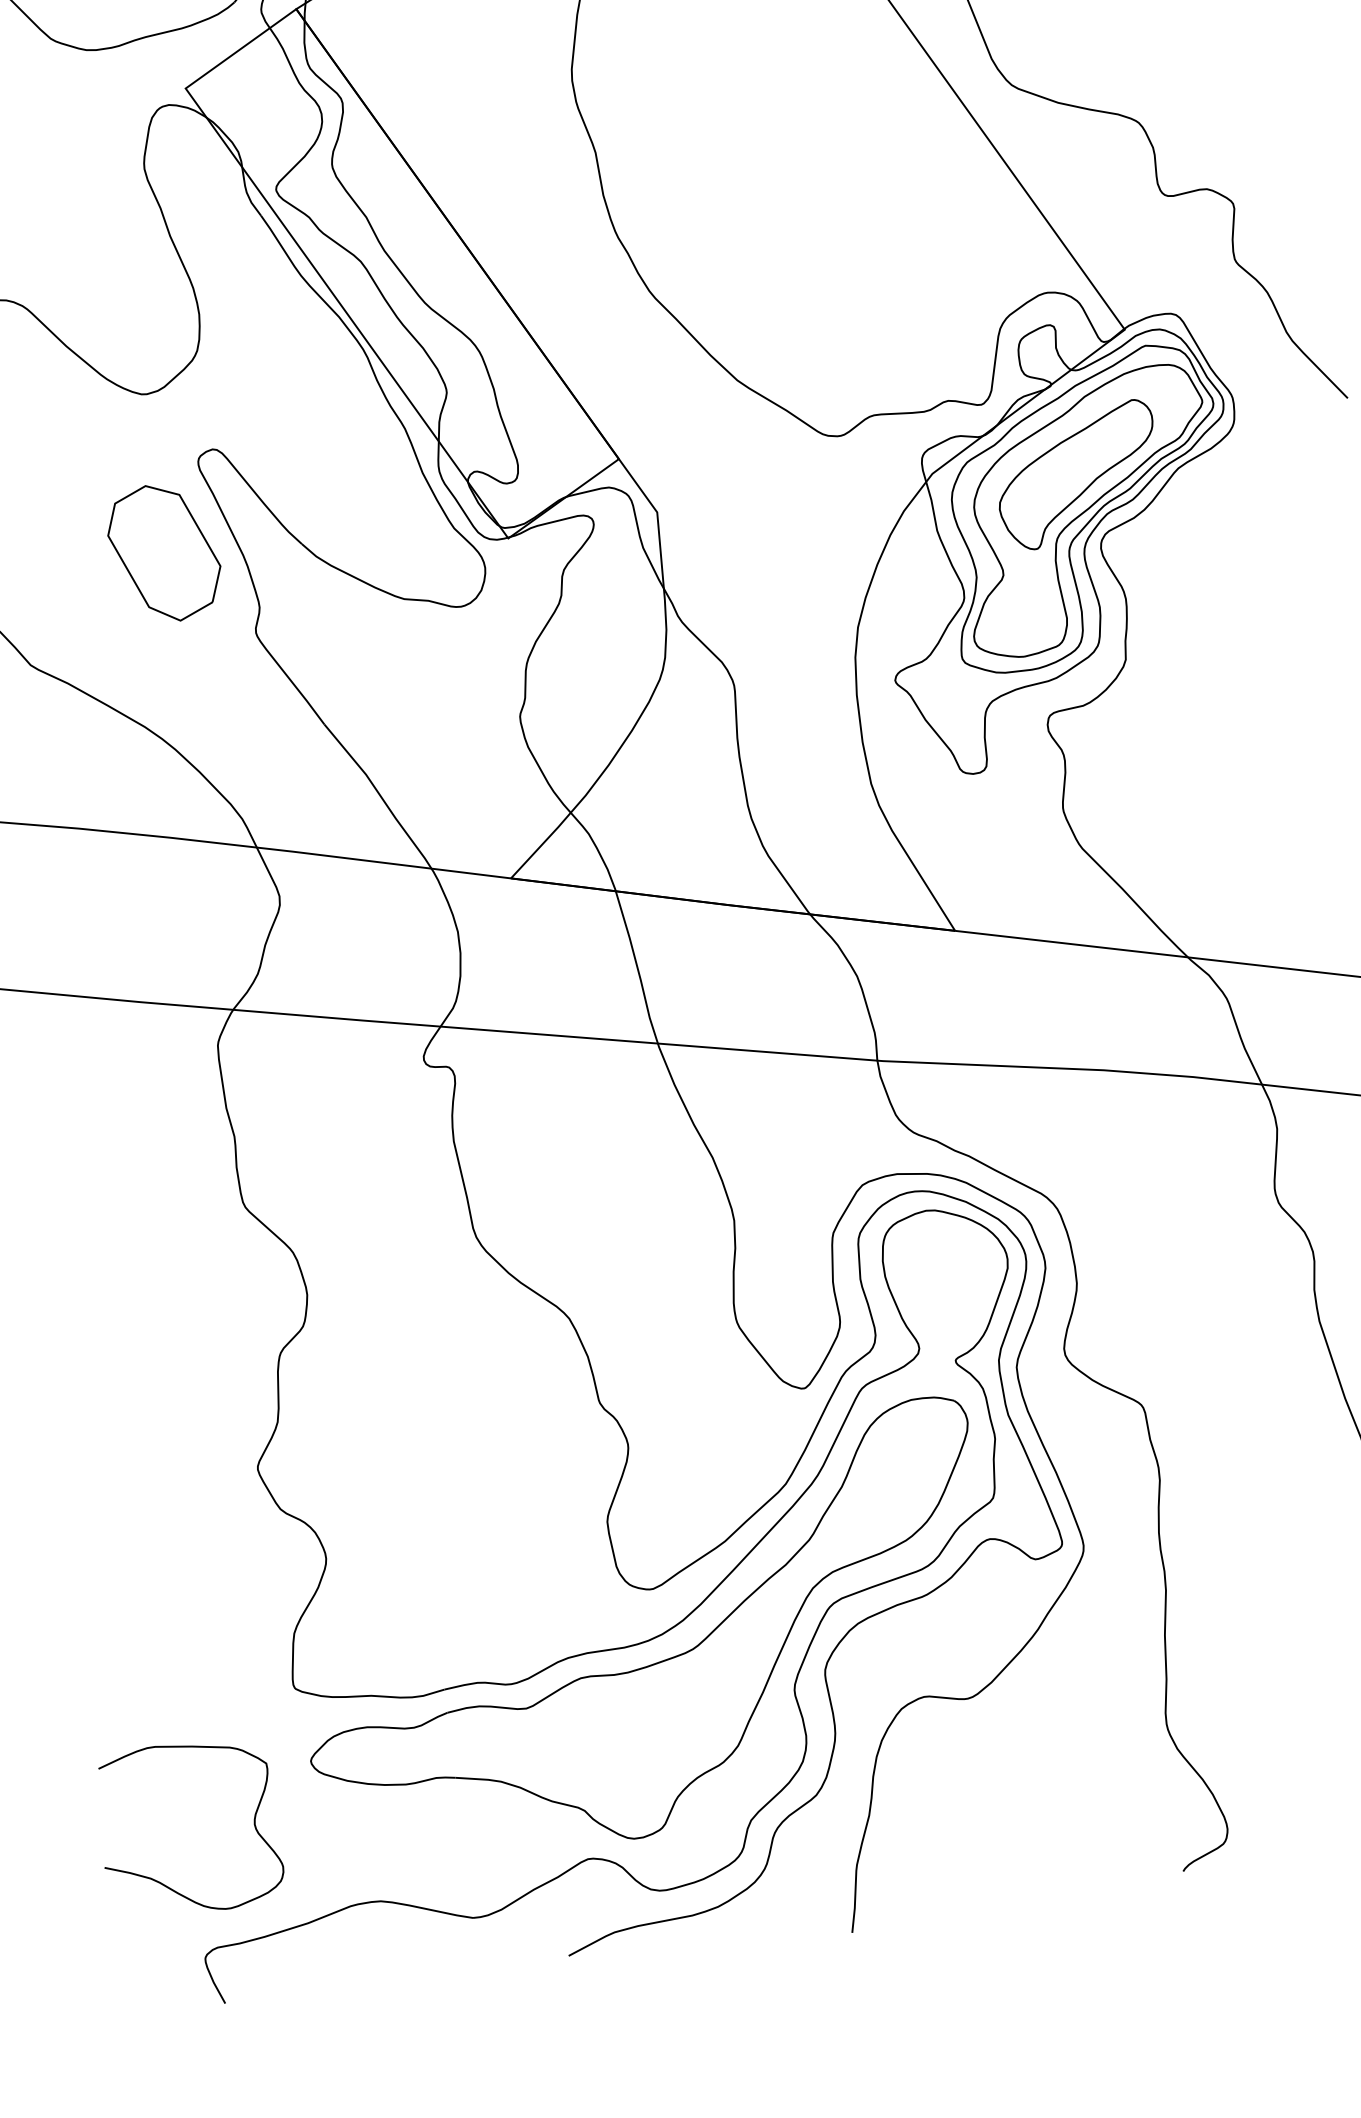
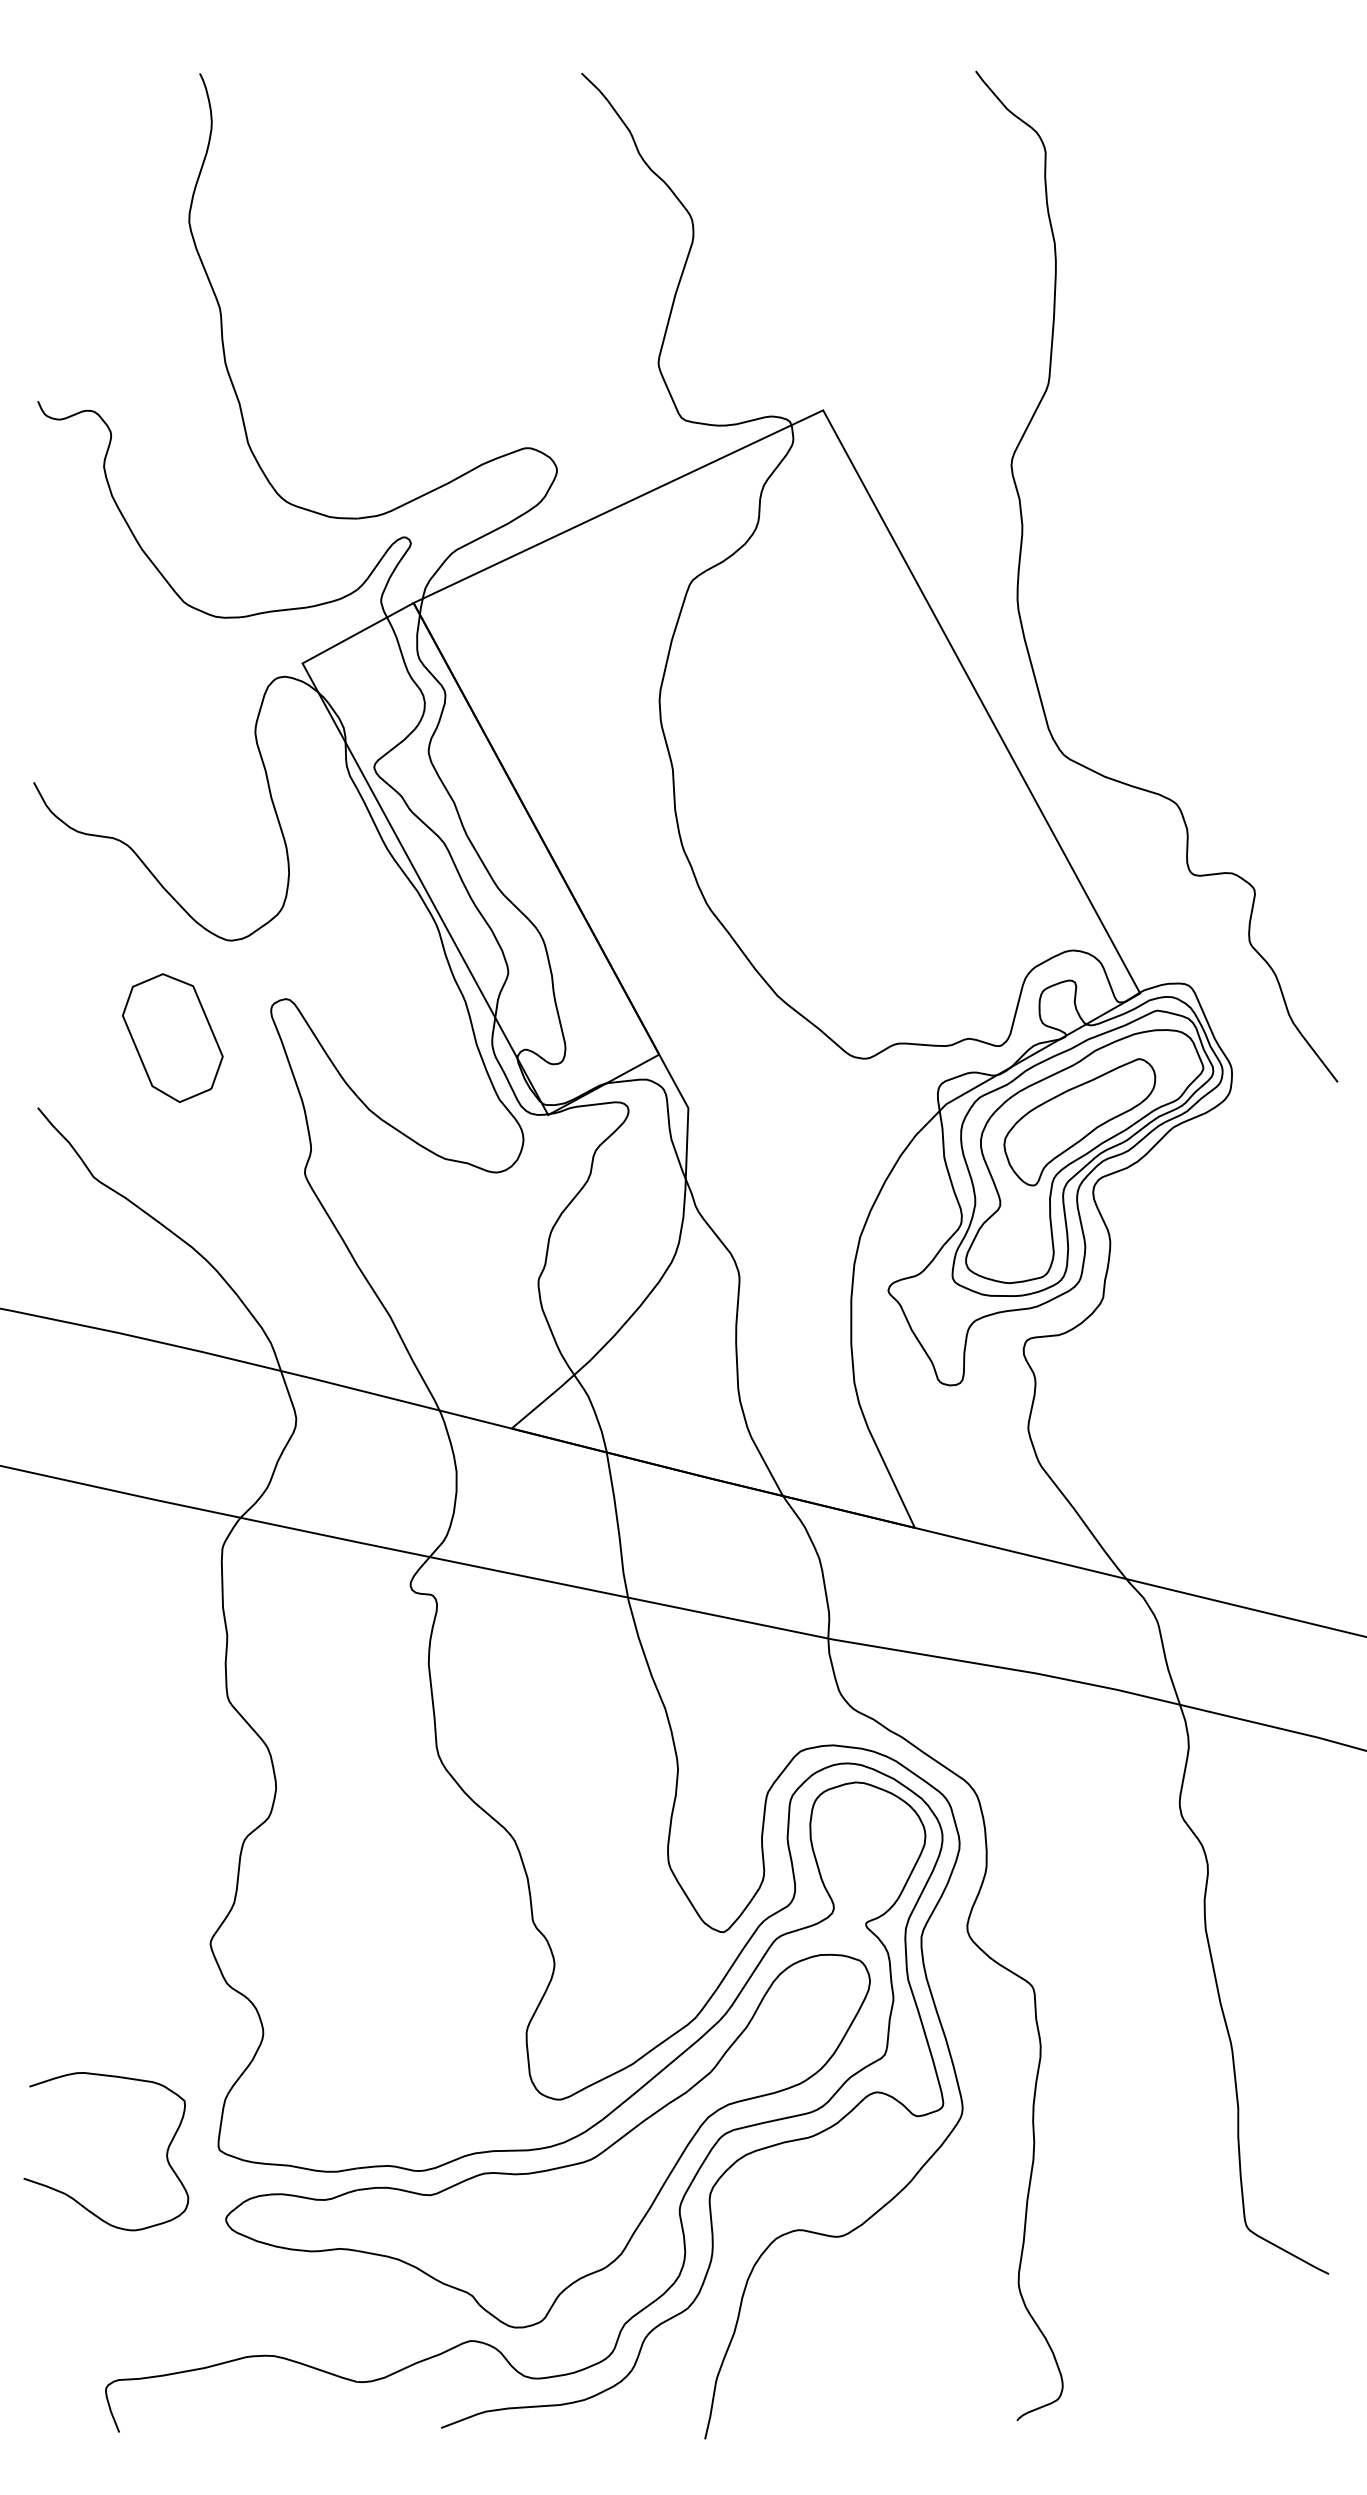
part: (164, 553) -> (172, 1038), moved
curve: (161, 1882) -> (74, 2198), moved

